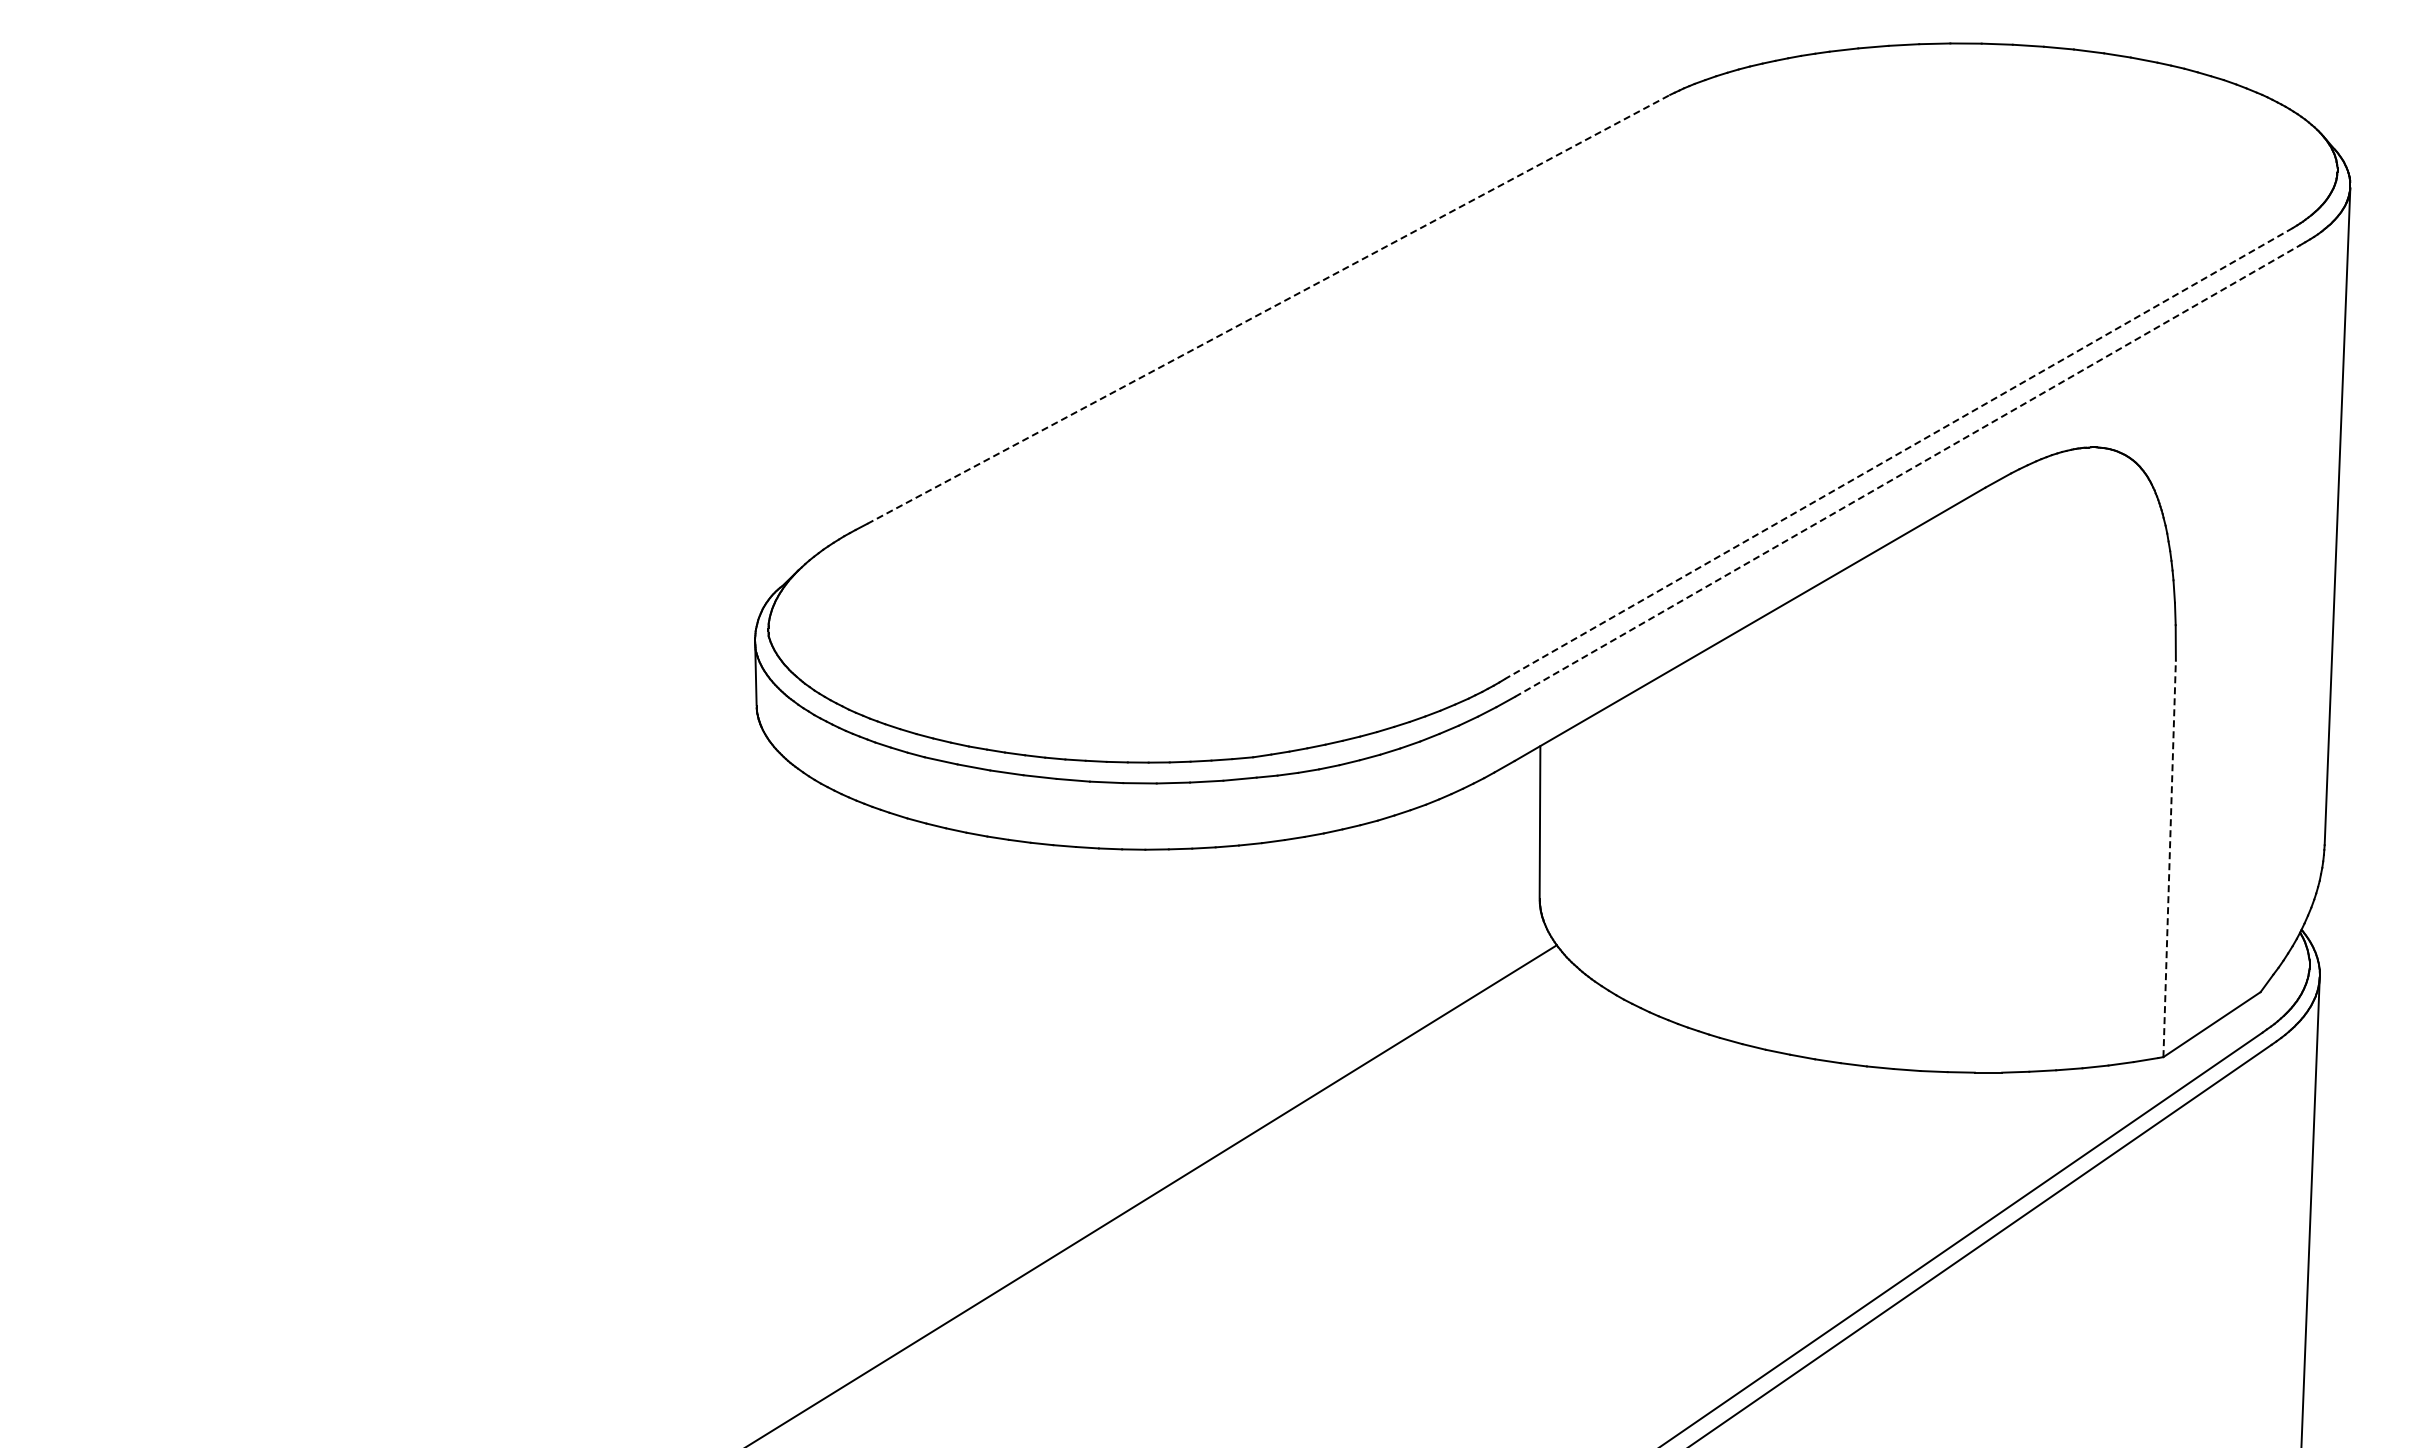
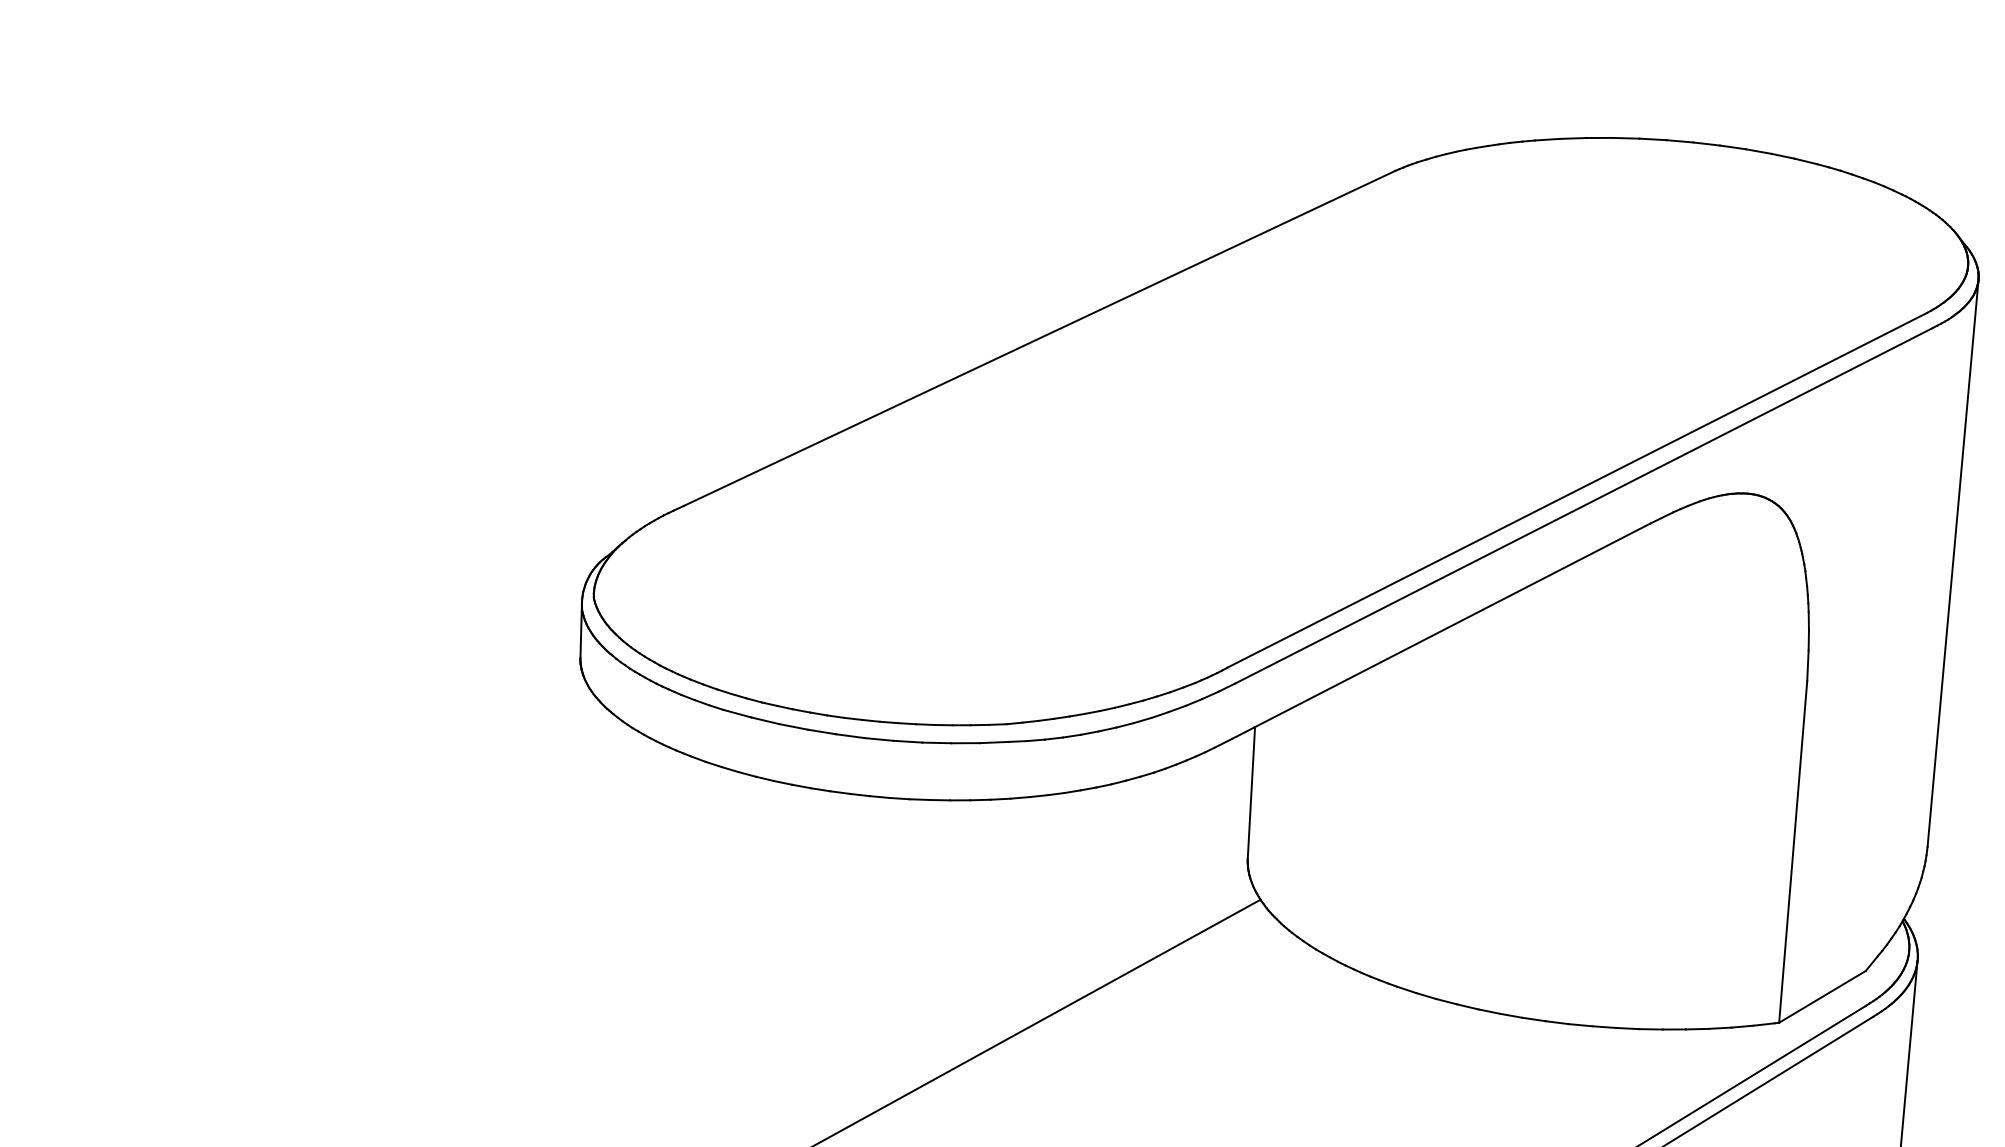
line: (1269, 309) -> (1040, 338), dashed -> solid
line: (1899, 453) -> (1577, 490), dashed -> solid
line: (1908, 470) -> (1584, 505), dashed -> solid
line: (2169, 858) -> (1793, 851), dashed -> solid

